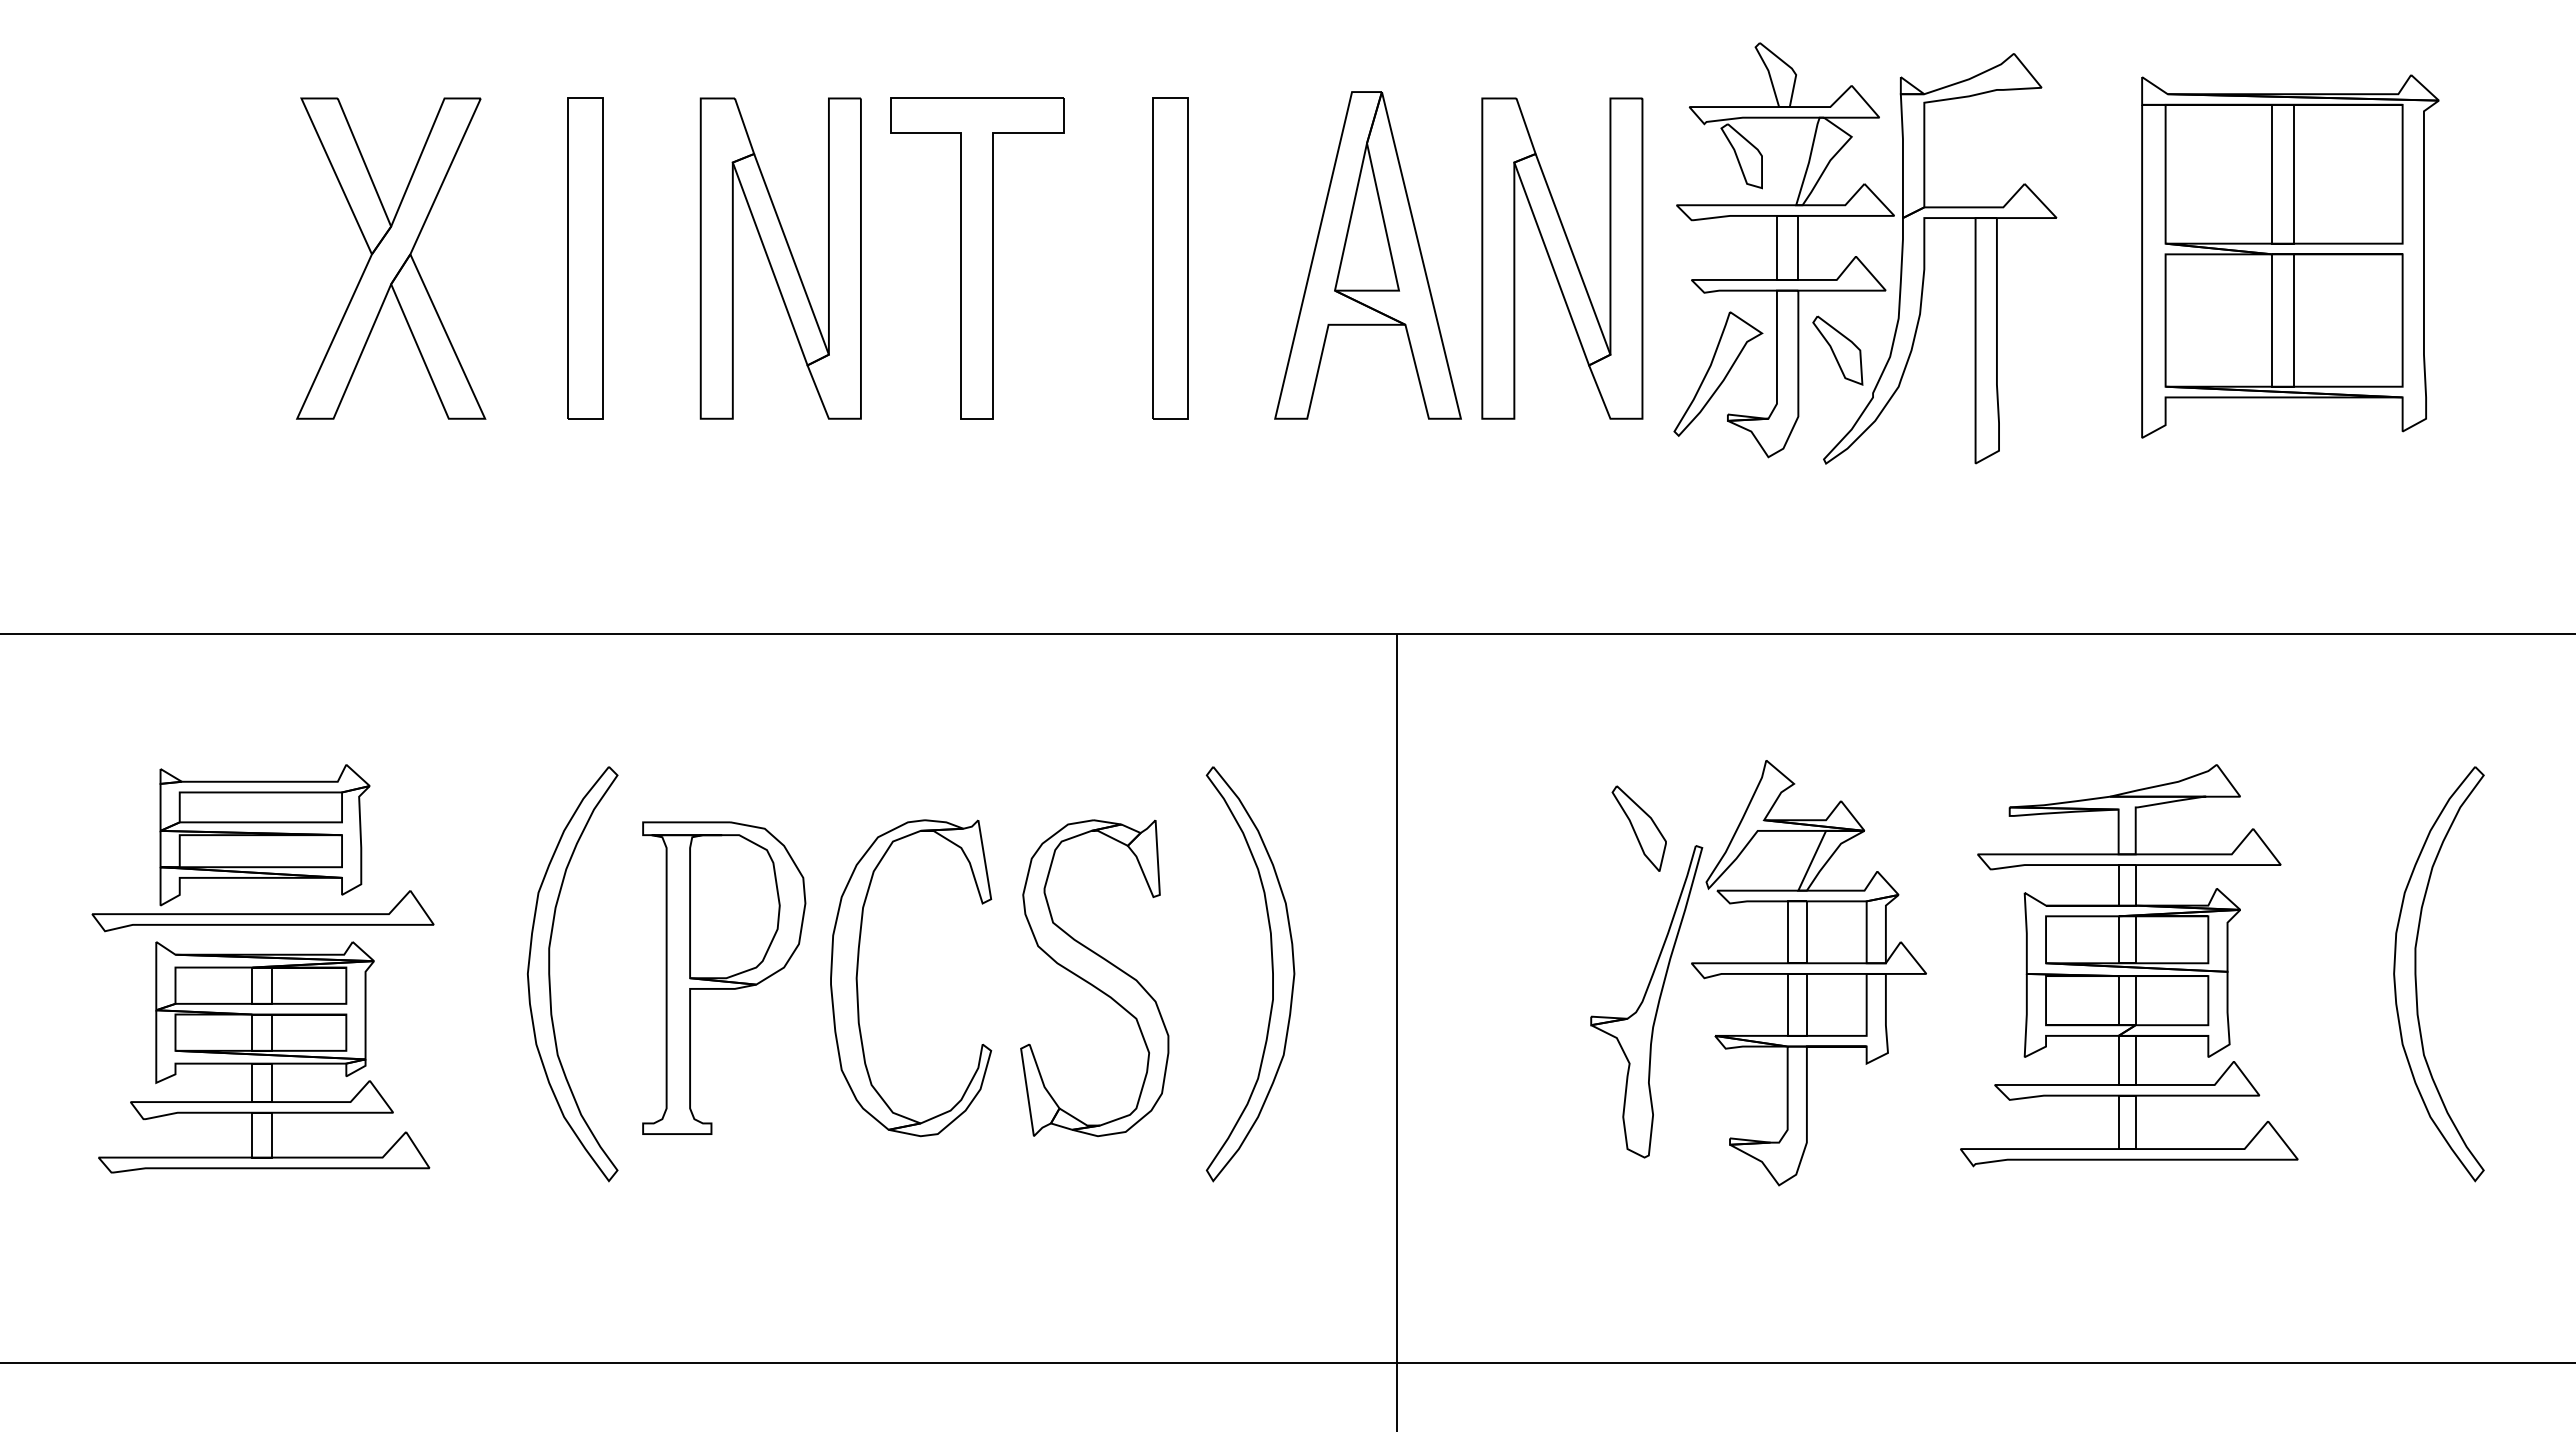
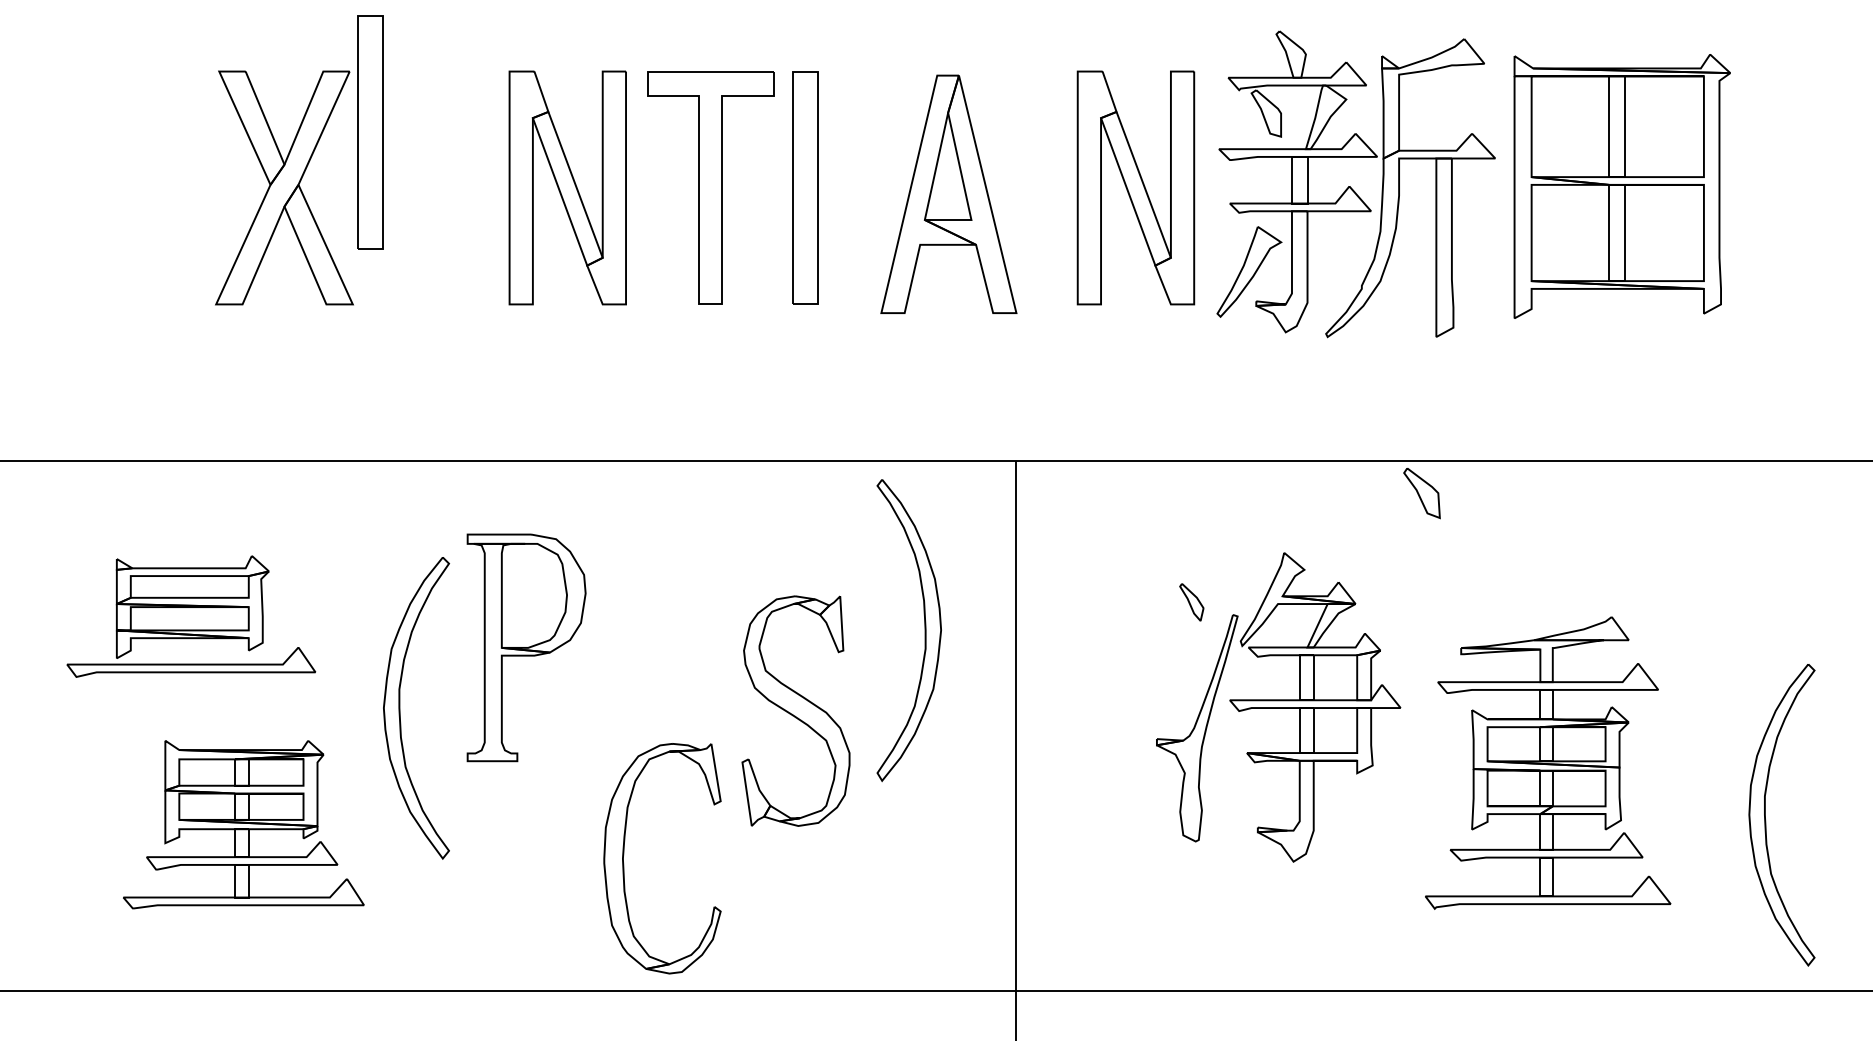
part: (1367, 255) -> (948, 194), moved
part: (2290, 256) -> (1622, 186), moved
part: (585, 258) -> (370, 132), moved
part: (1170, 258) -> (805, 187), moved
part: (1837, 350) -> (1421, 493), moved
part: (1638, 828) -> (1191, 602), size x0.6
part: (2129, 965) -> (1548, 762), moved
part: (1271, 969) -> (924, 627), moved
part: (858, 970) -> (624, 853), moved
part: (2416, 974) -> (1765, 815), moved
part: (724, 977) -> (526, 647), moved
part: (264, 1057) -> (244, 824), moved

